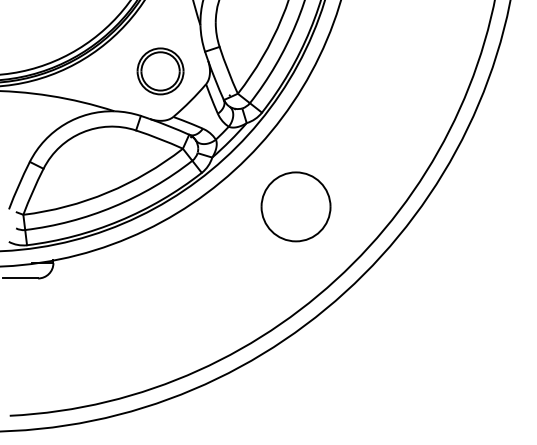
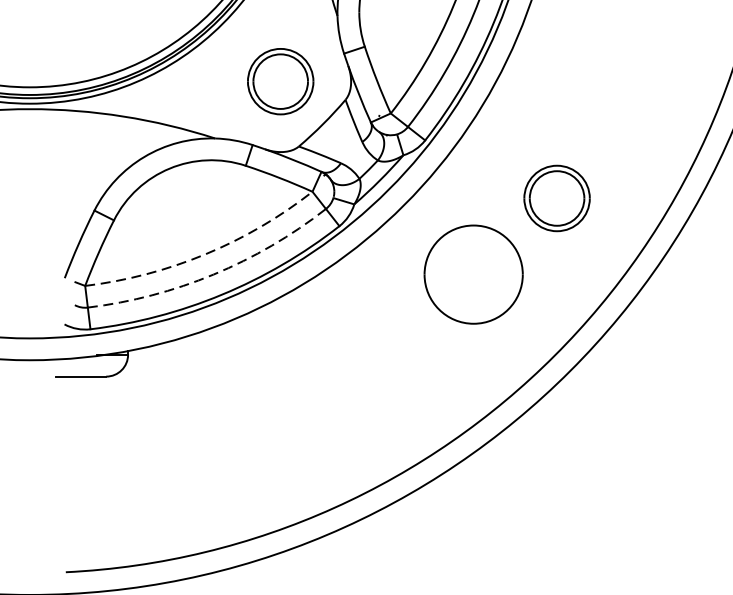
part: (354, 153) -> (556, 198), added
arc: (107, 192) -> (205, 254), solid -> dashed
arc: (113, 206) -> (213, 274), solid -> dashed

